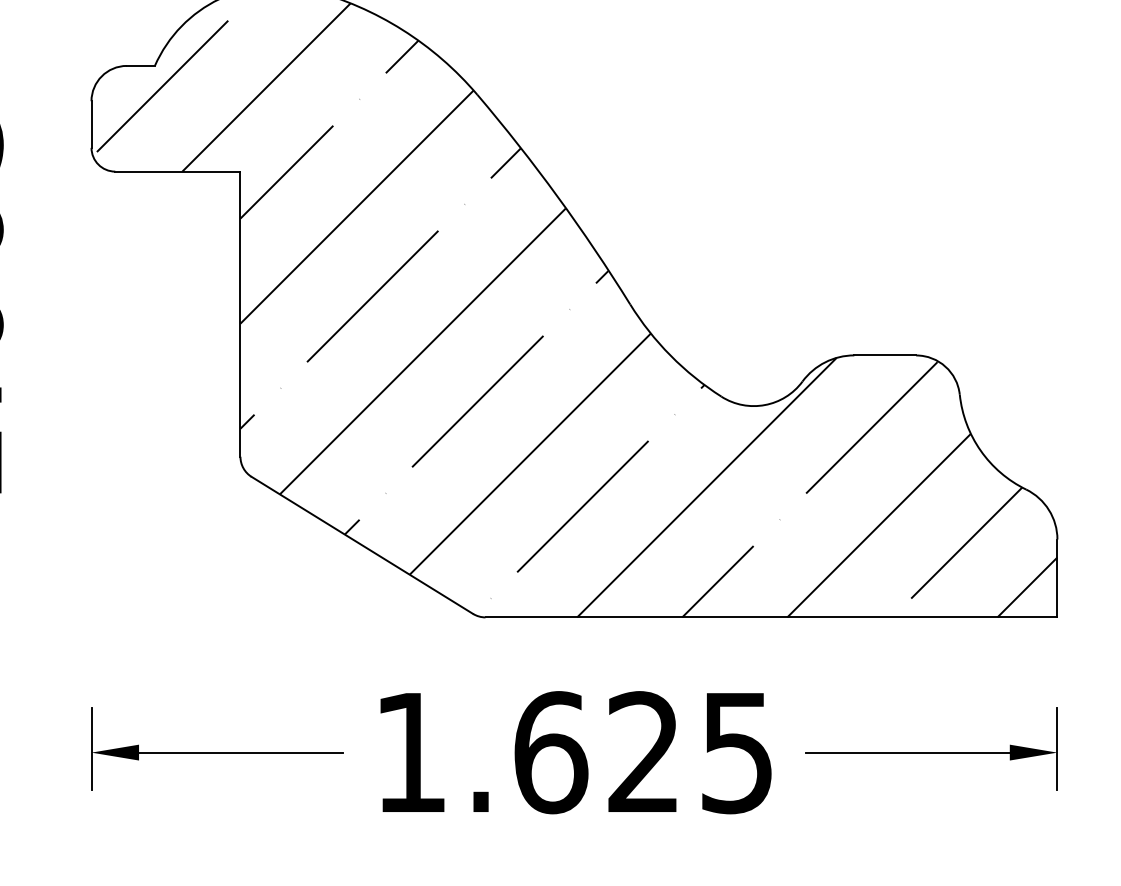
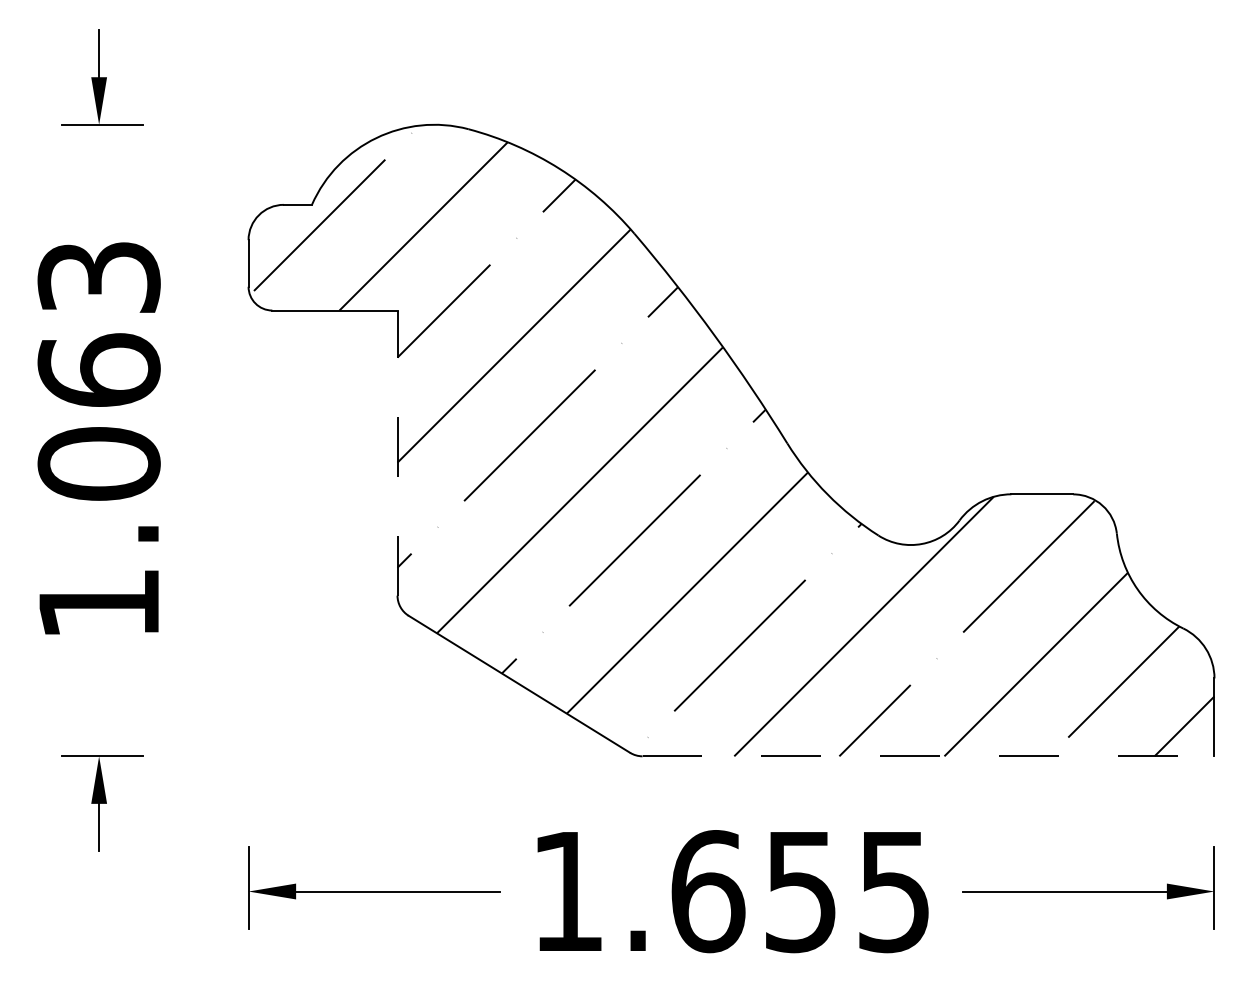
line: (240, 314) -> (397, 453), solid -> dashed
line: (771, 617) -> (928, 756), solid -> dashed
text: (643, 752) -> (800, 891), 1.625 -> 1.655

